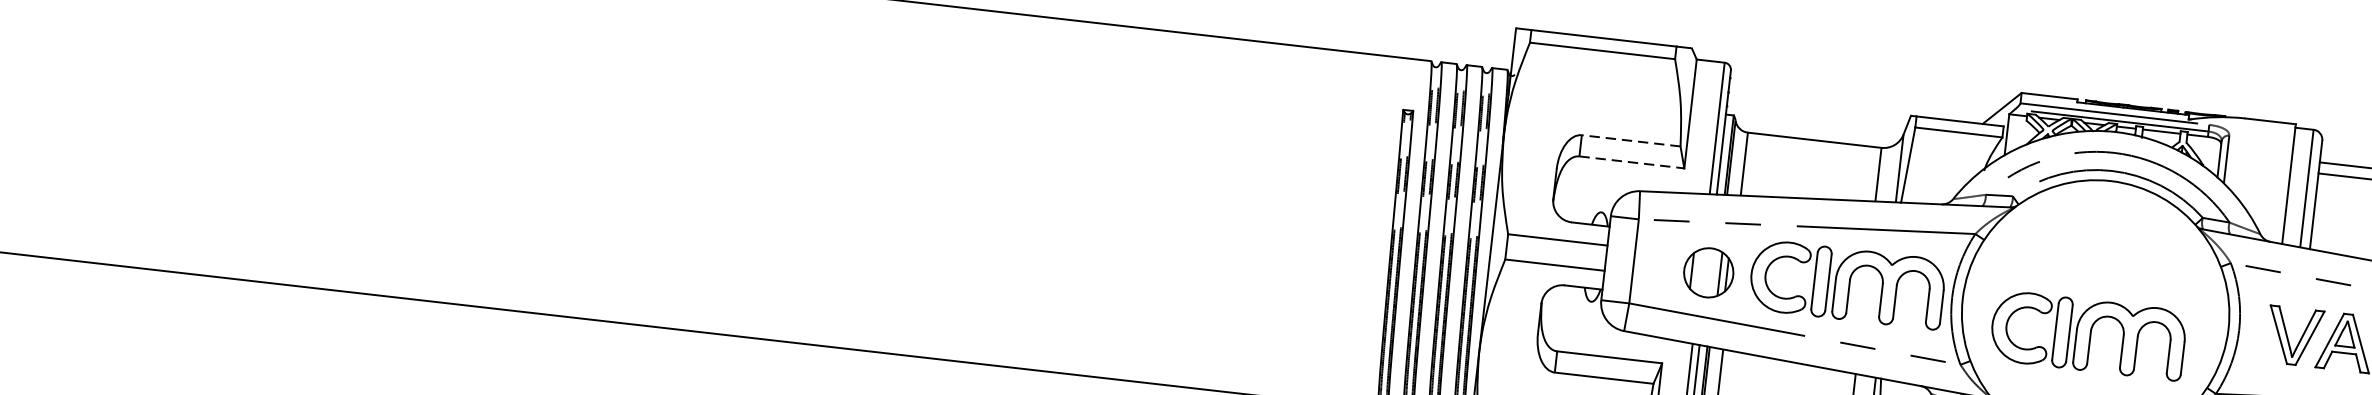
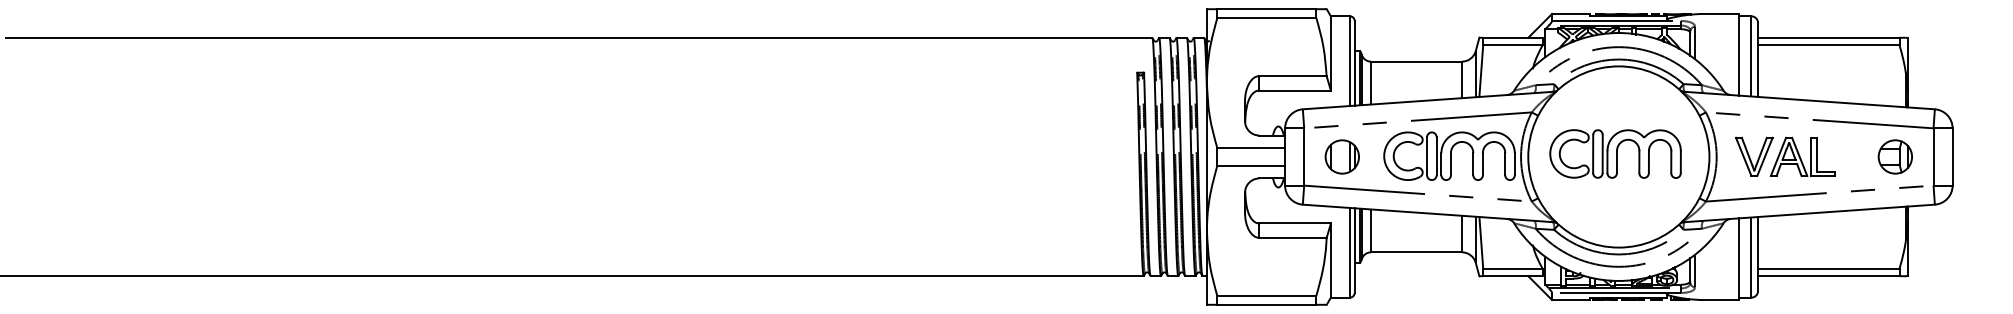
line: (1631, 141) -> (1293, 76), dashed -> solid
line: (1632, 162) -> (1295, 90), dashed -> solid
part: (1707, 271) -> (1341, 156), moved
part: (2088, 334) -> (1615, 153), moved

